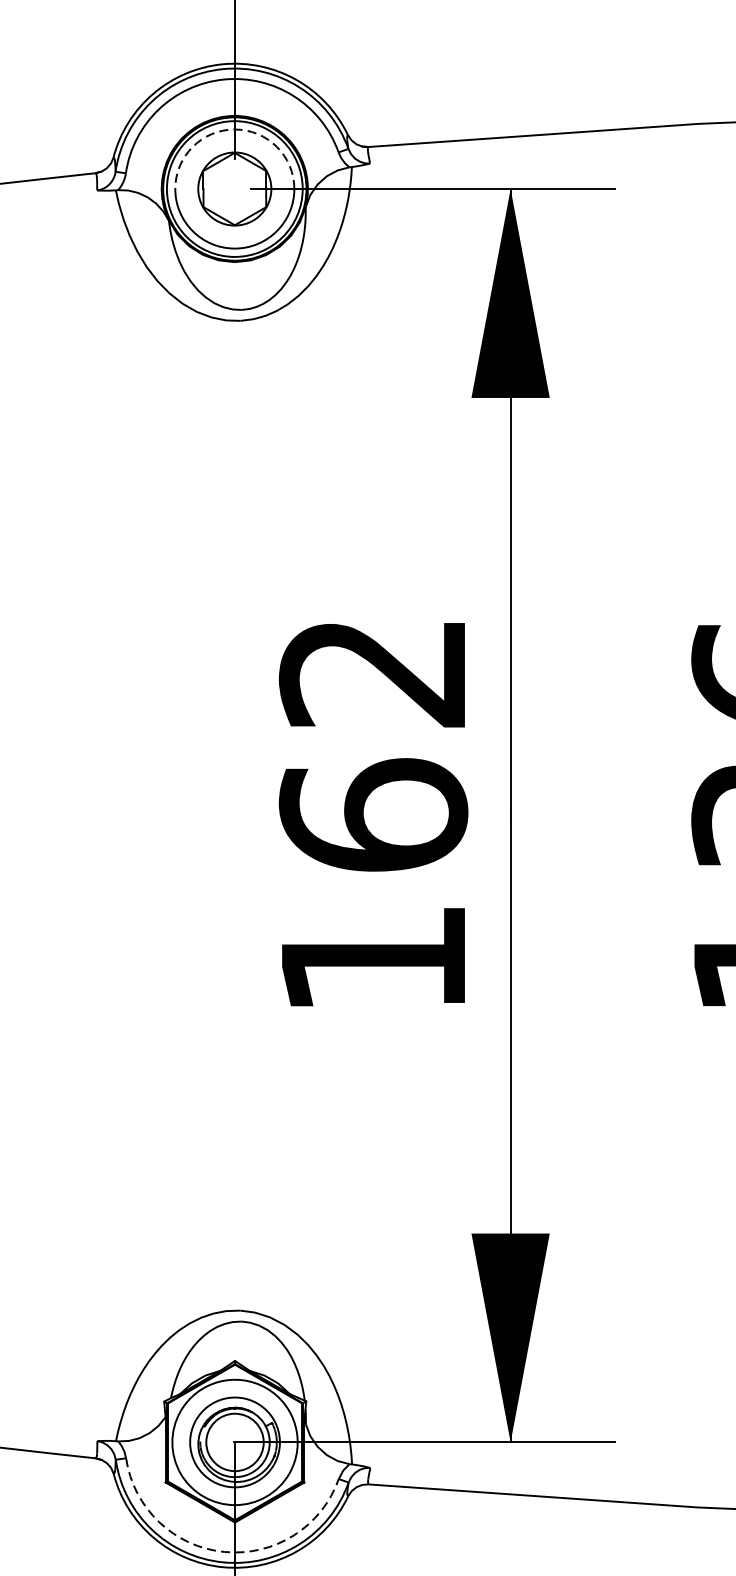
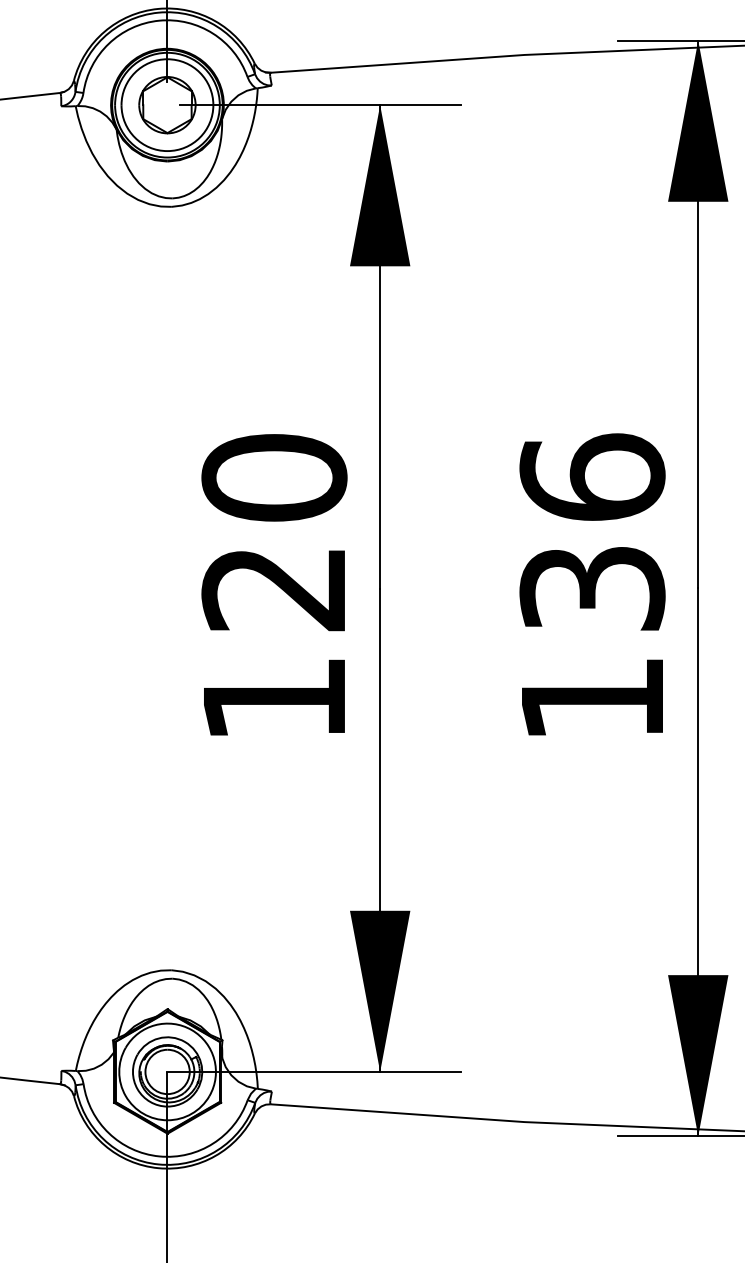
arc: (234, 129) -> (167, 59), dashed -> solid
text: (373, 743) -> (274, 532), 162 -> 120
arc: (224, 1552) -> (159, 1156), dashed -> solid

